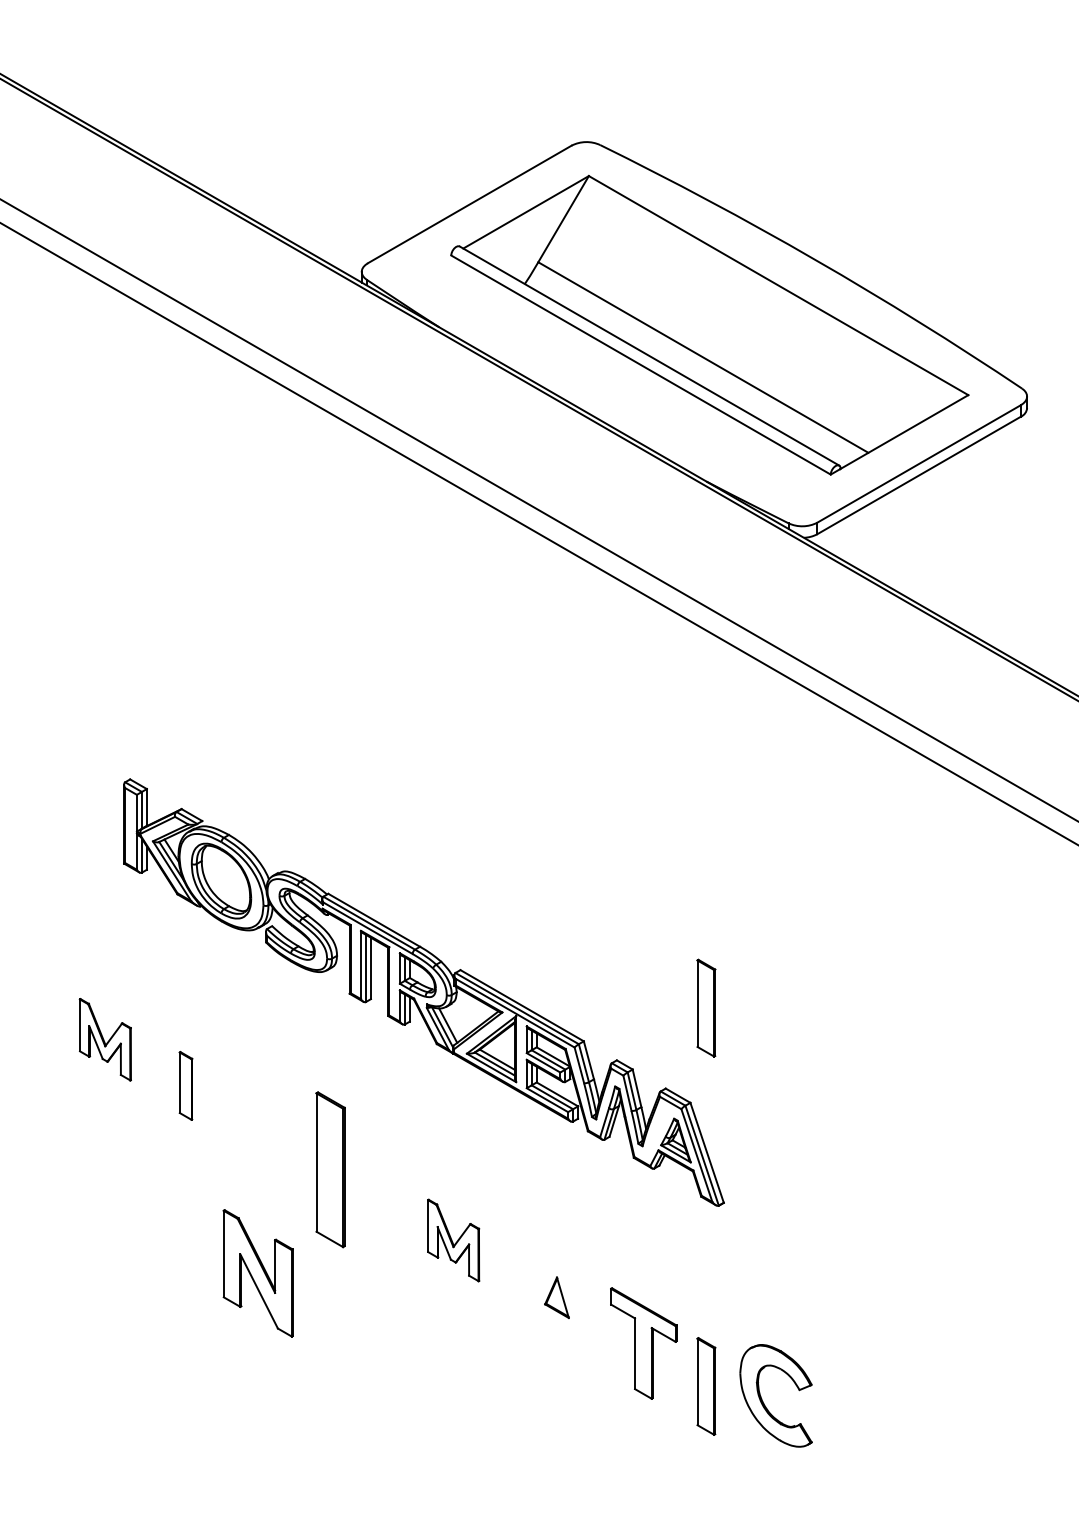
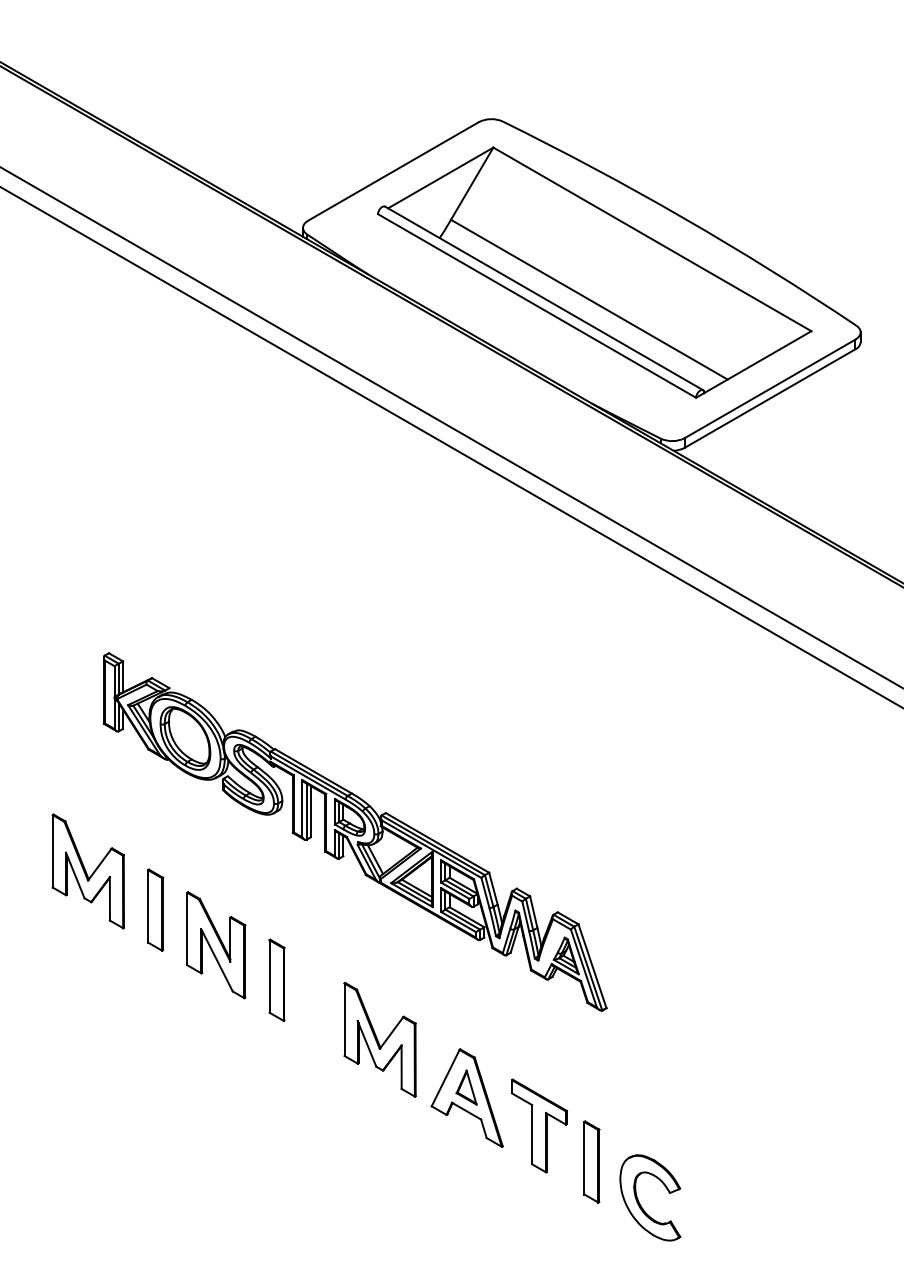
part: (705, 1007) -> (591, 844), removed
part: (104, 1039) -> (87, 871), size x1.67
part: (185, 1085) -> (155, 909), size x1.43
part: (330, 1168) -> (276, 979), size x0.62
part: (452, 1240) -> (379, 1039), size x1.67
part: (258, 1273) -> (216, 945), moved
part: (556, 1309) -> (466, 1097), added
part: (764, 1402) -> (640, 1203), moved

